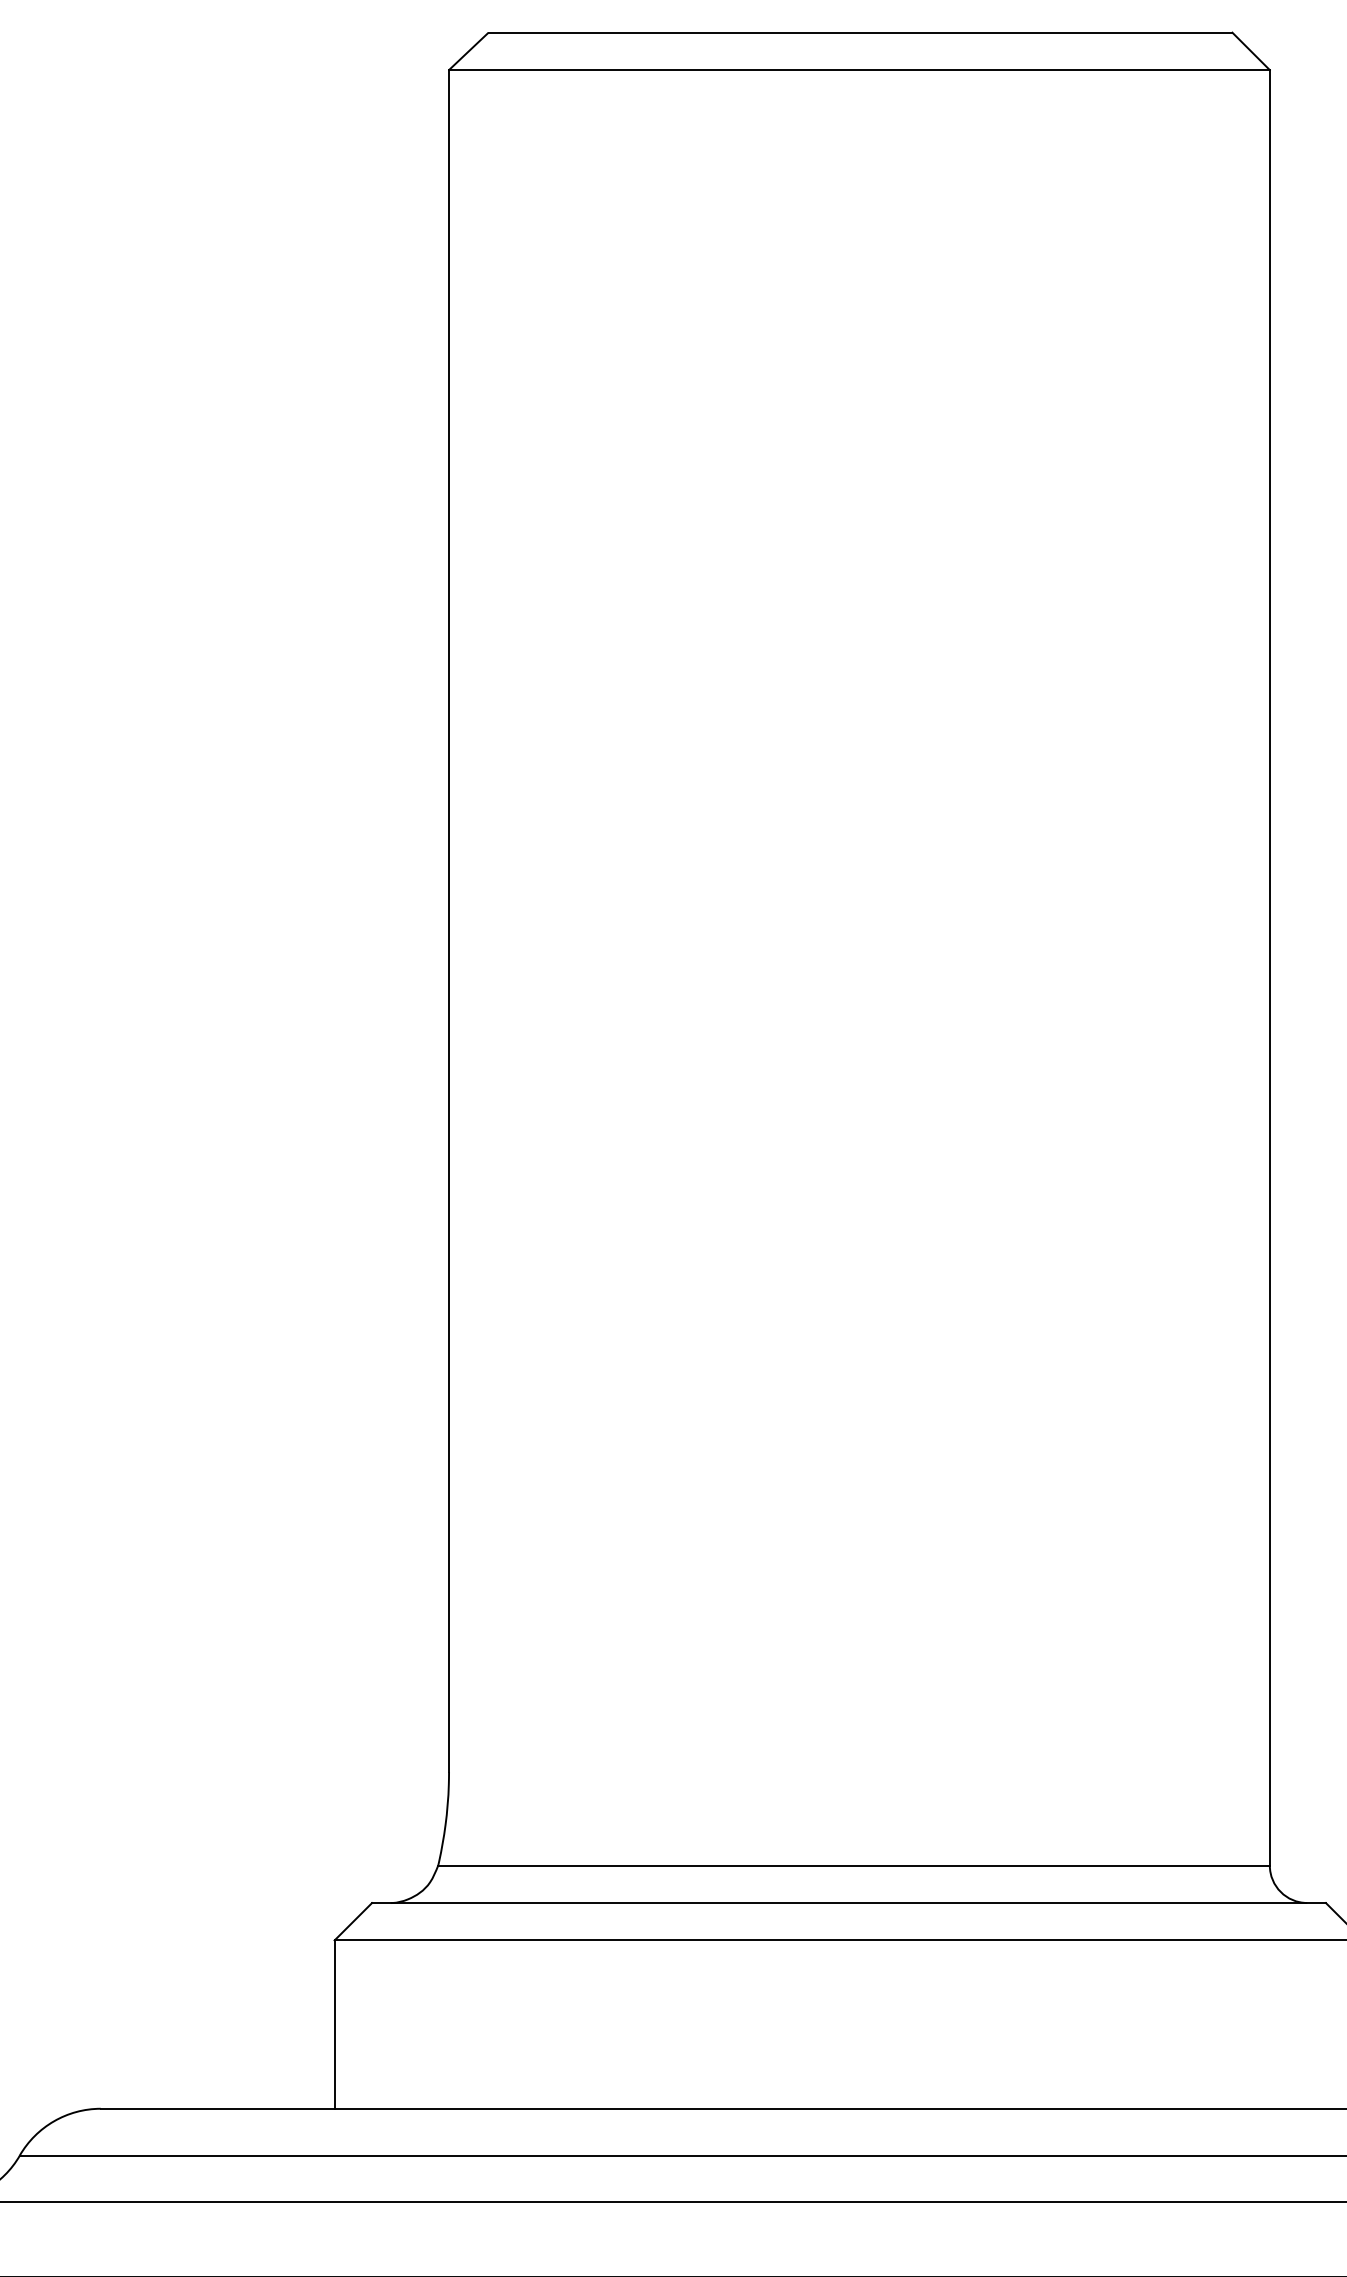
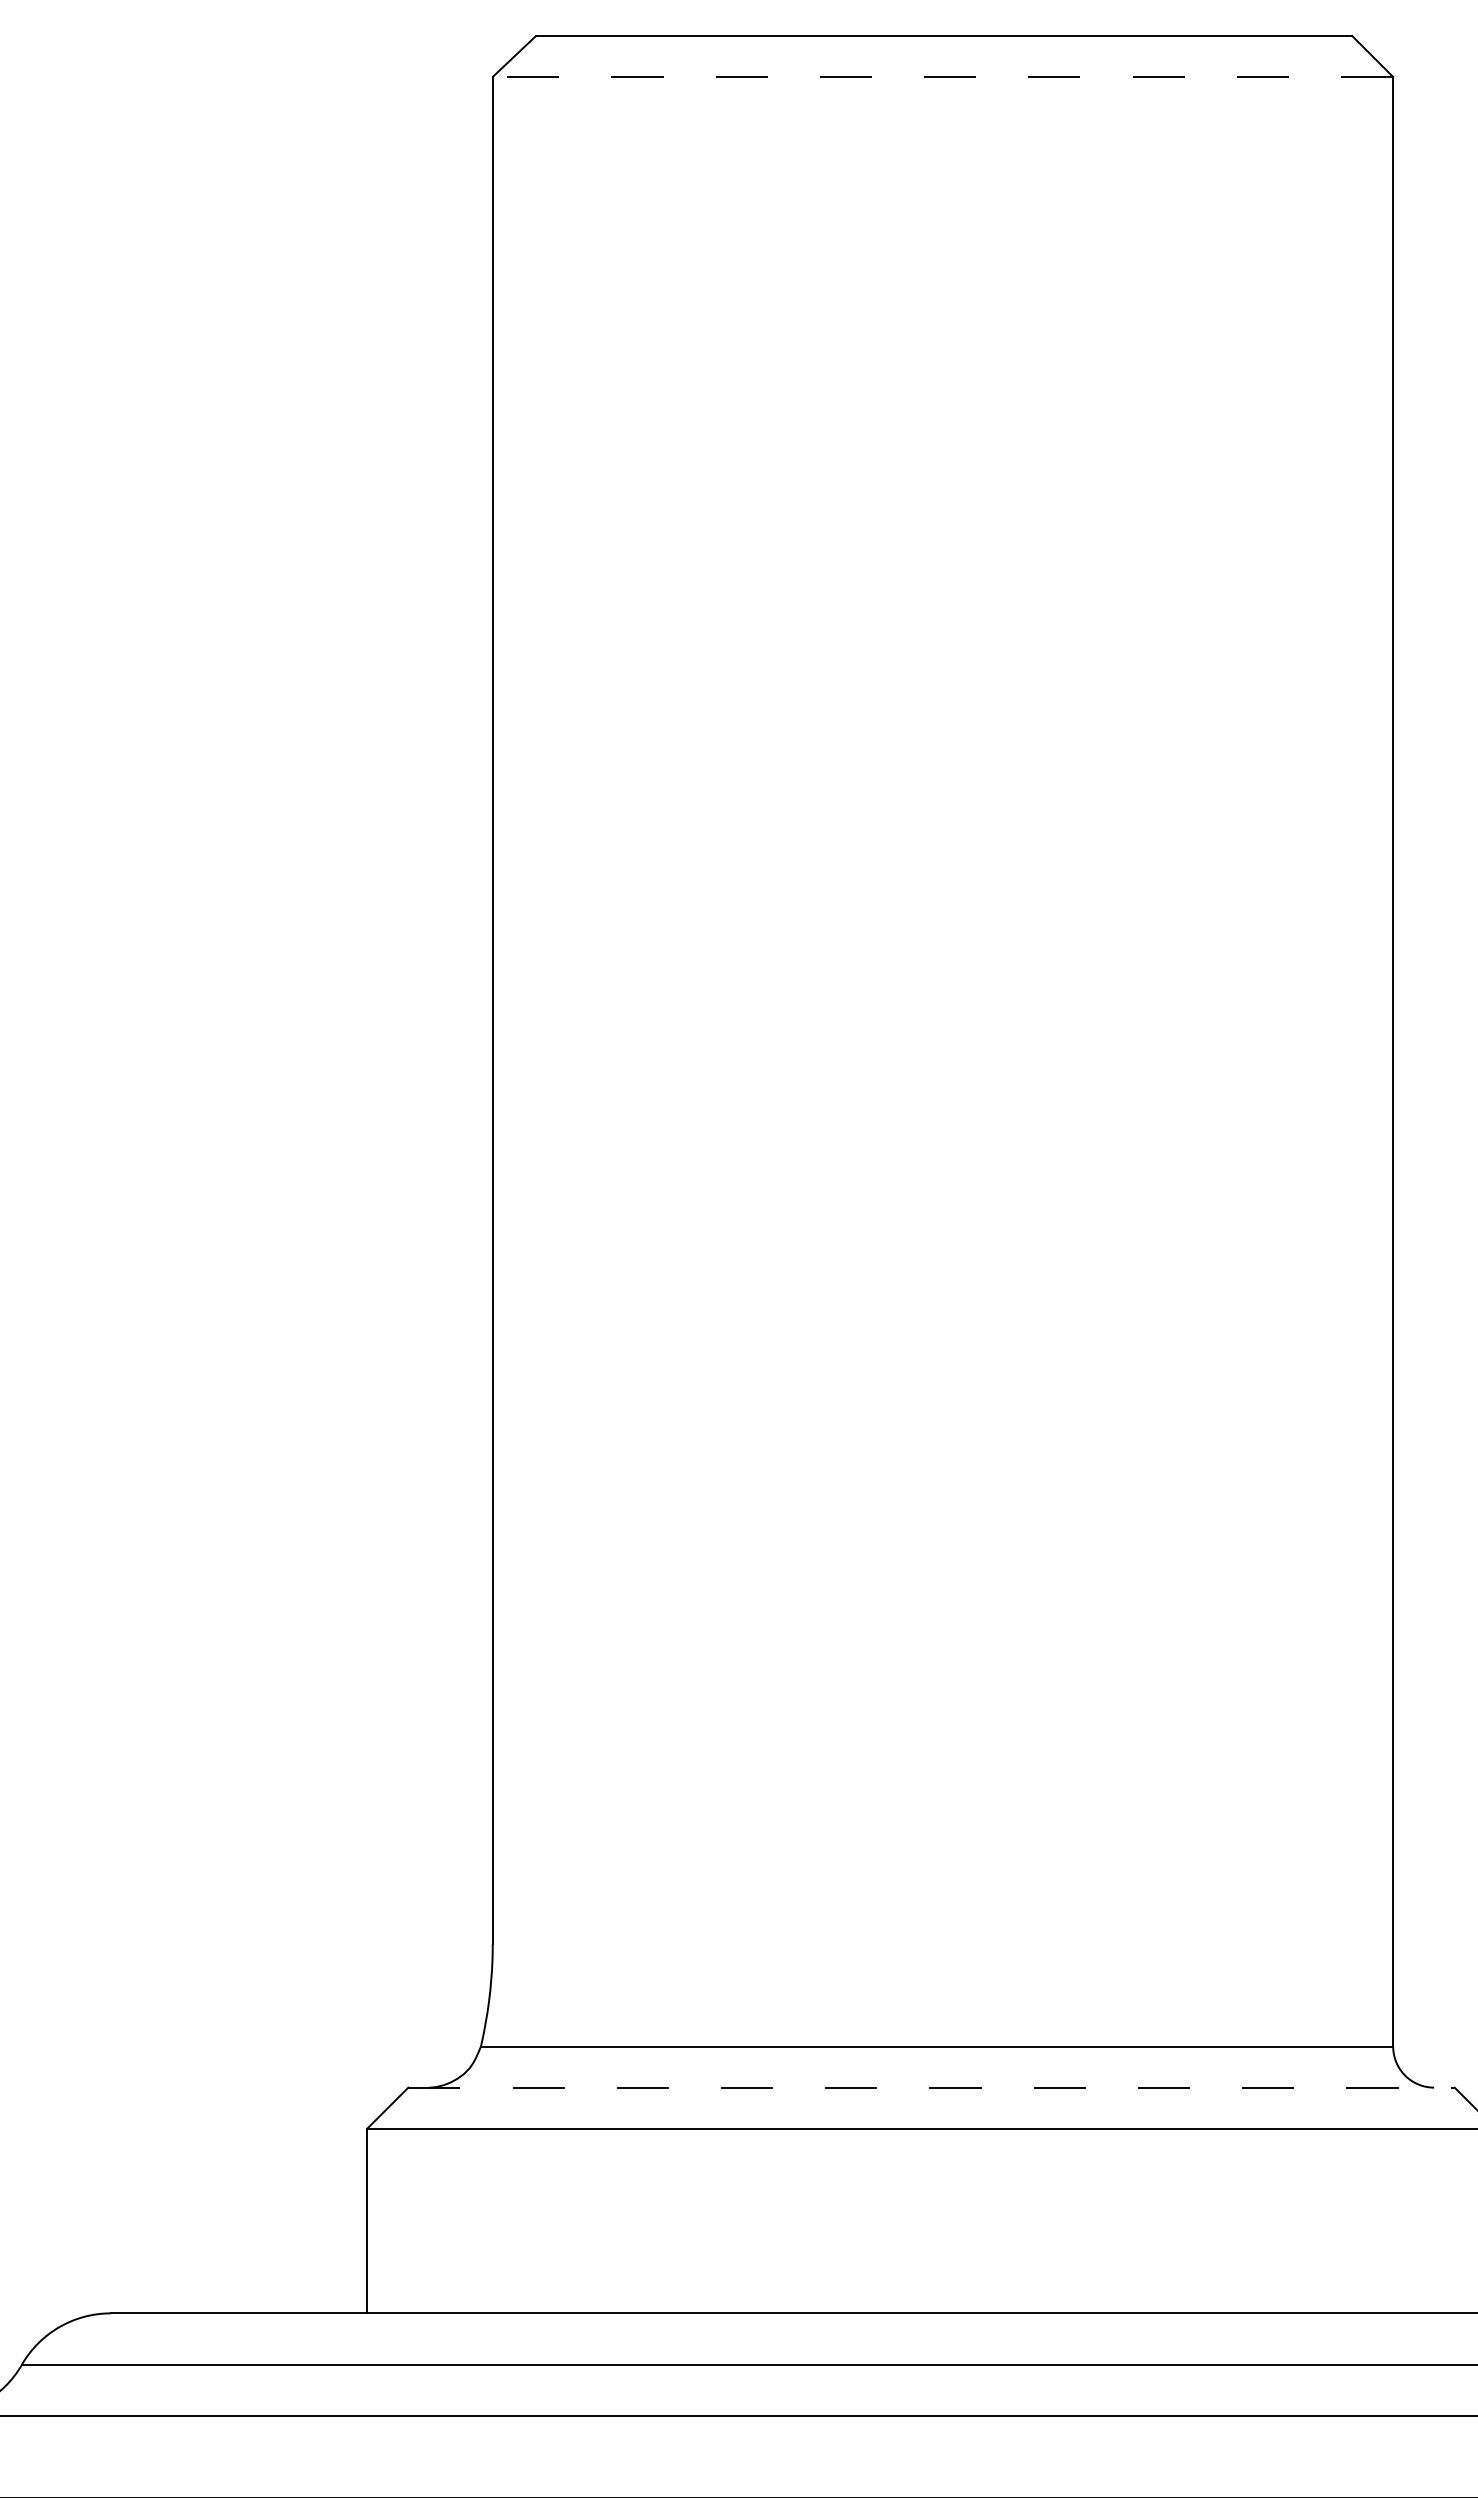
line: (859, 69) -> (942, 76), solid -> dashed
line: (849, 1902) -> (932, 2087), solid -> dashed

